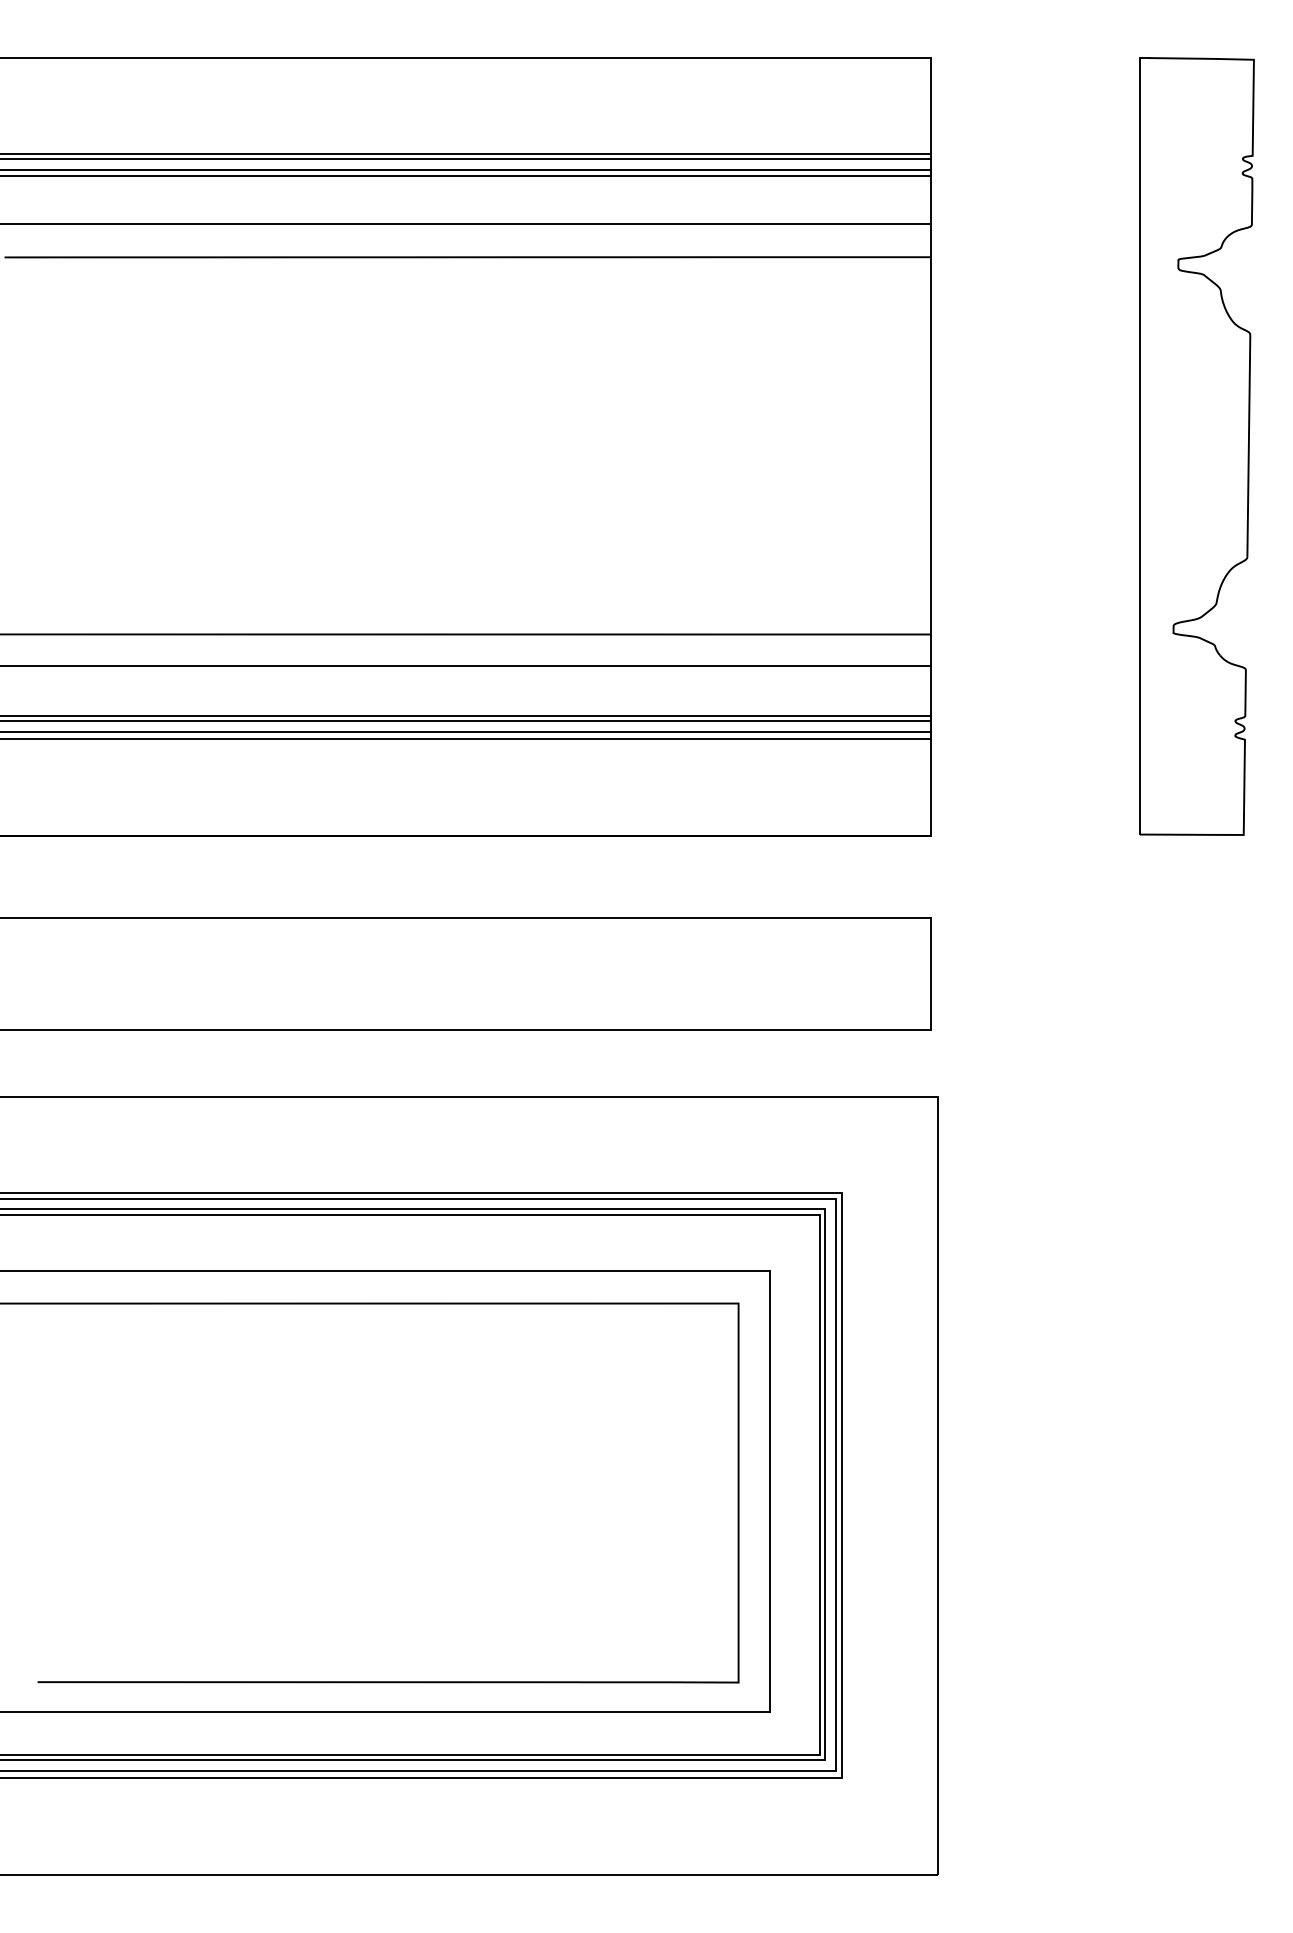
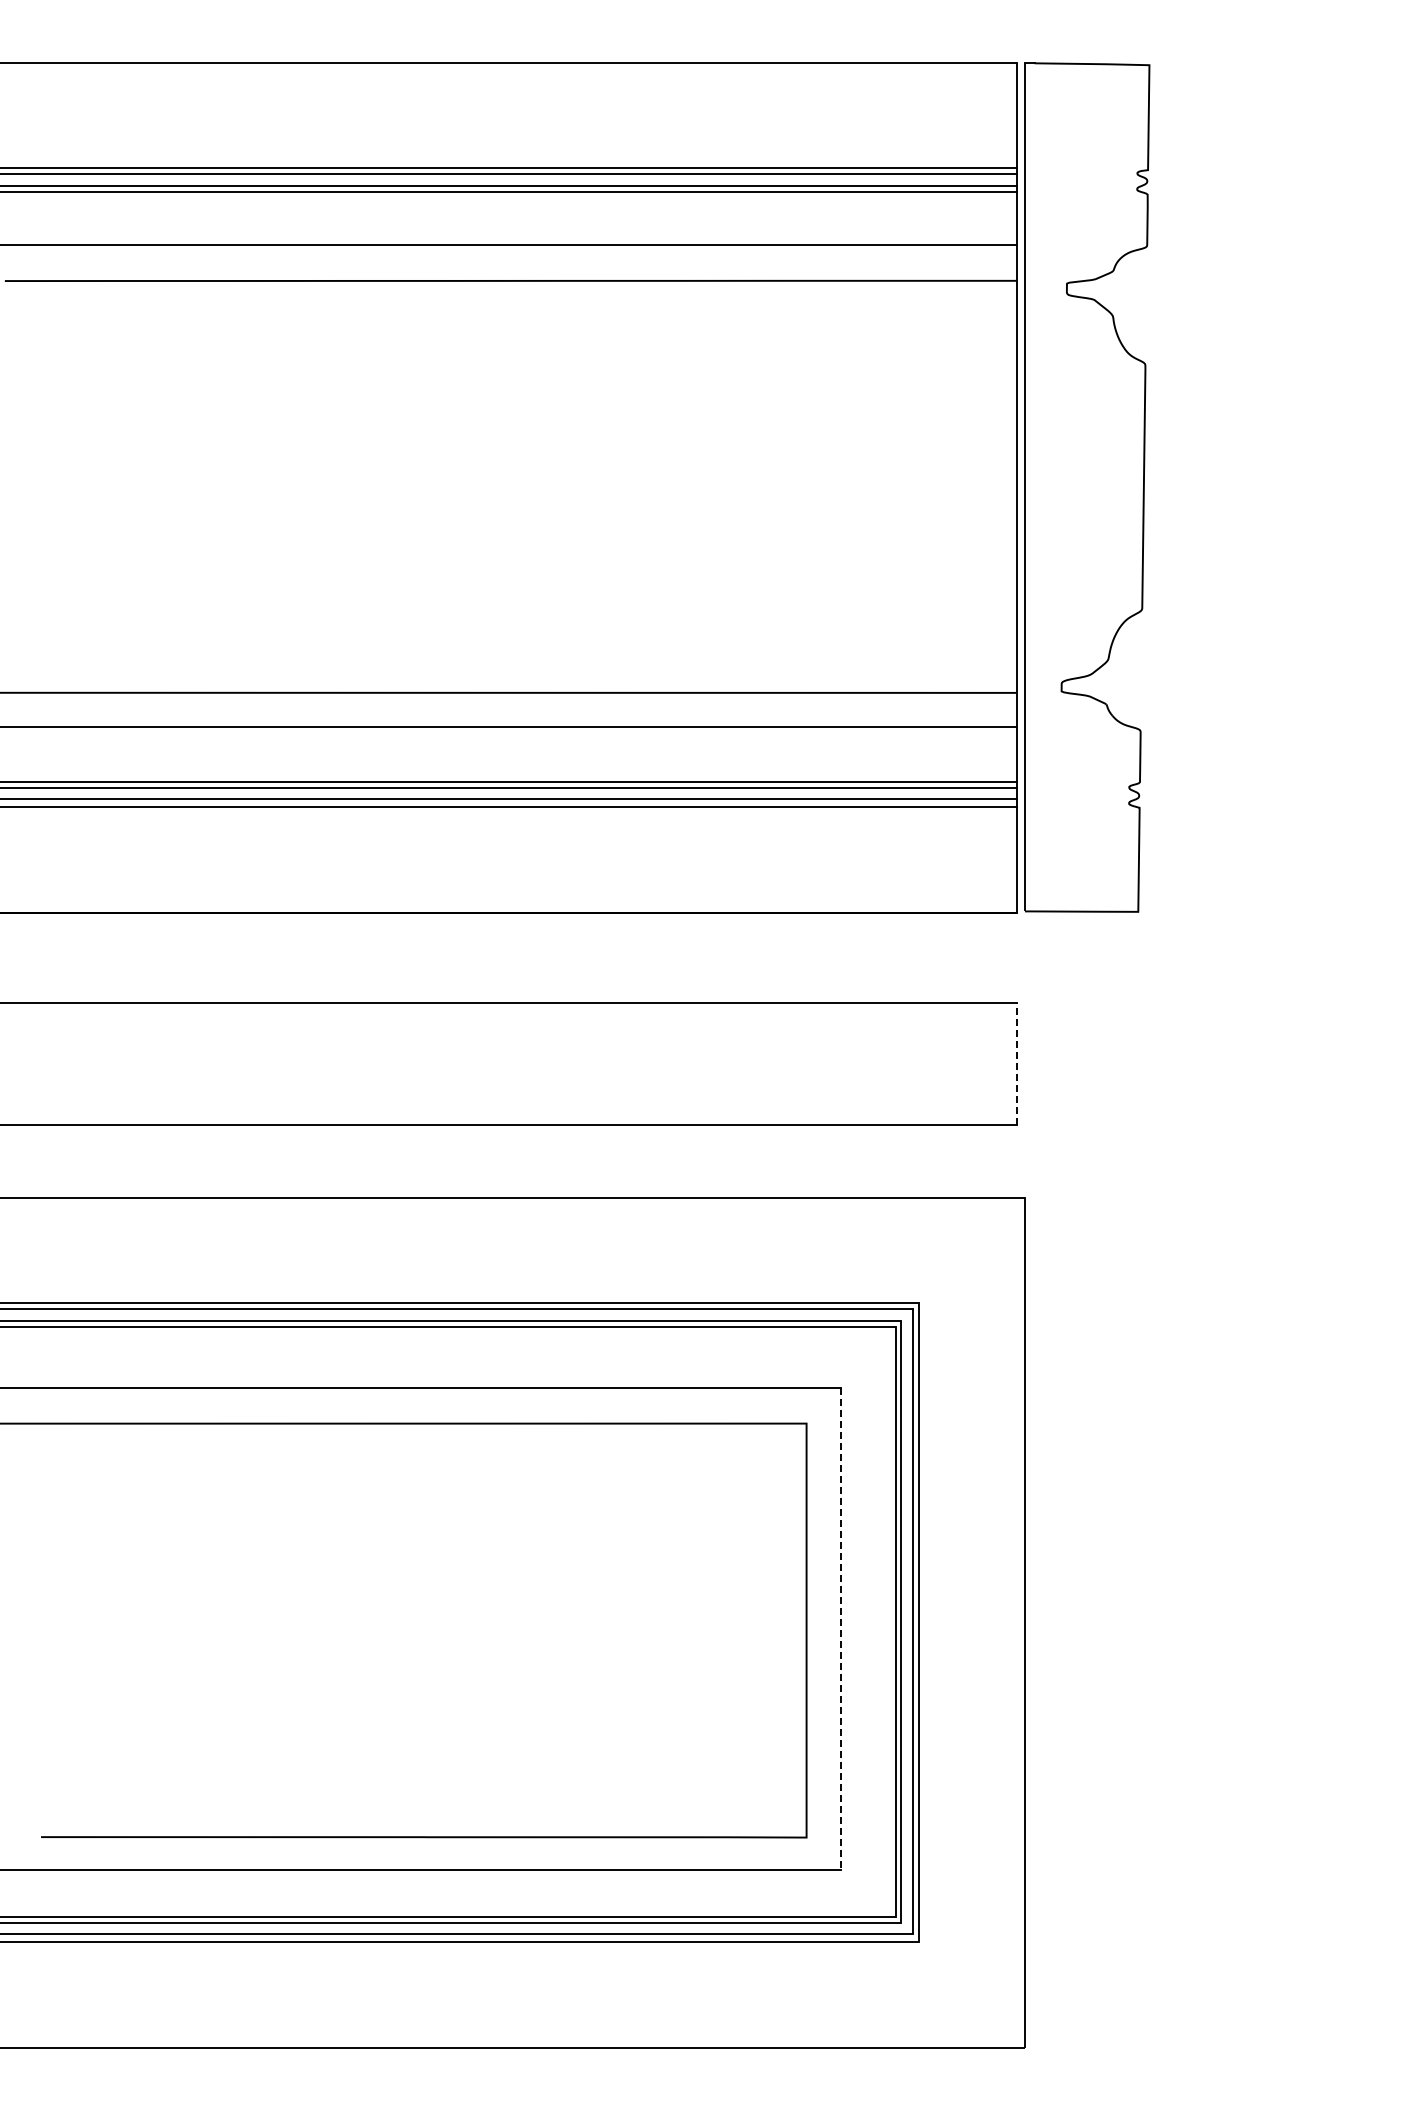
part: (1197, 446) -> (1087, 487), moved
line: (930, 973) -> (1016, 1063), solid -> dashed
line: (769, 1492) -> (840, 1629), solid -> dashed

